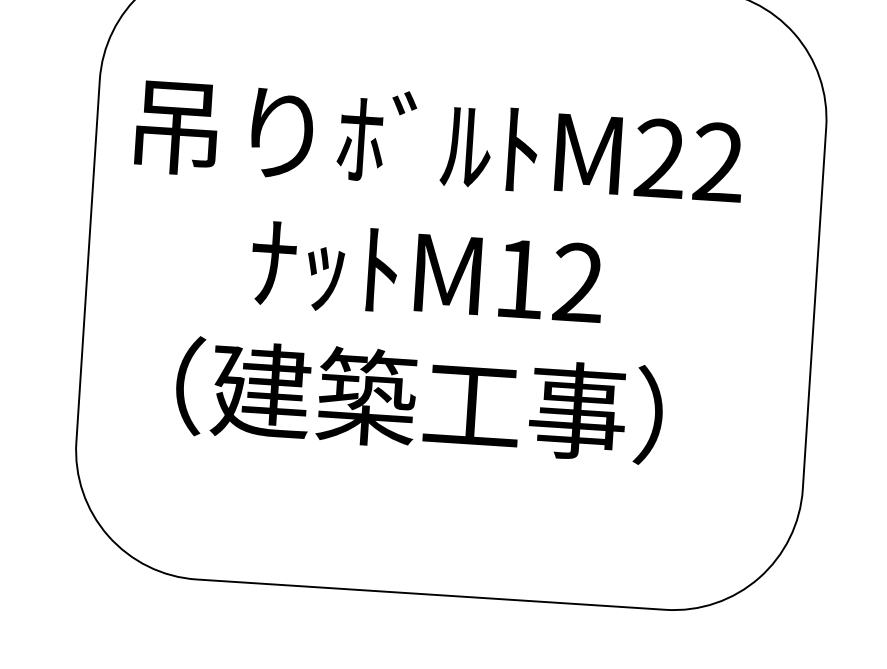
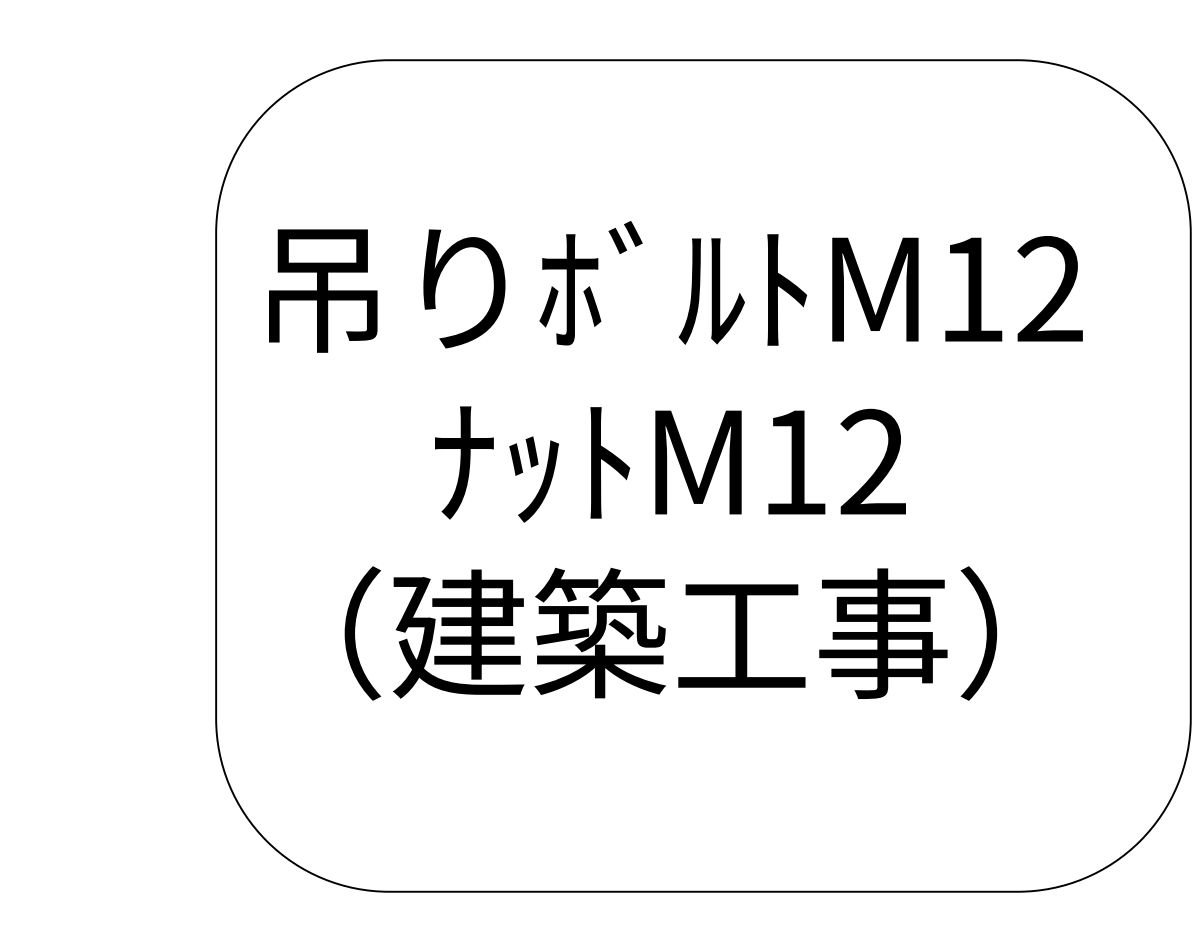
text: (660, 157) -> (971, 288), M22 -> M12

